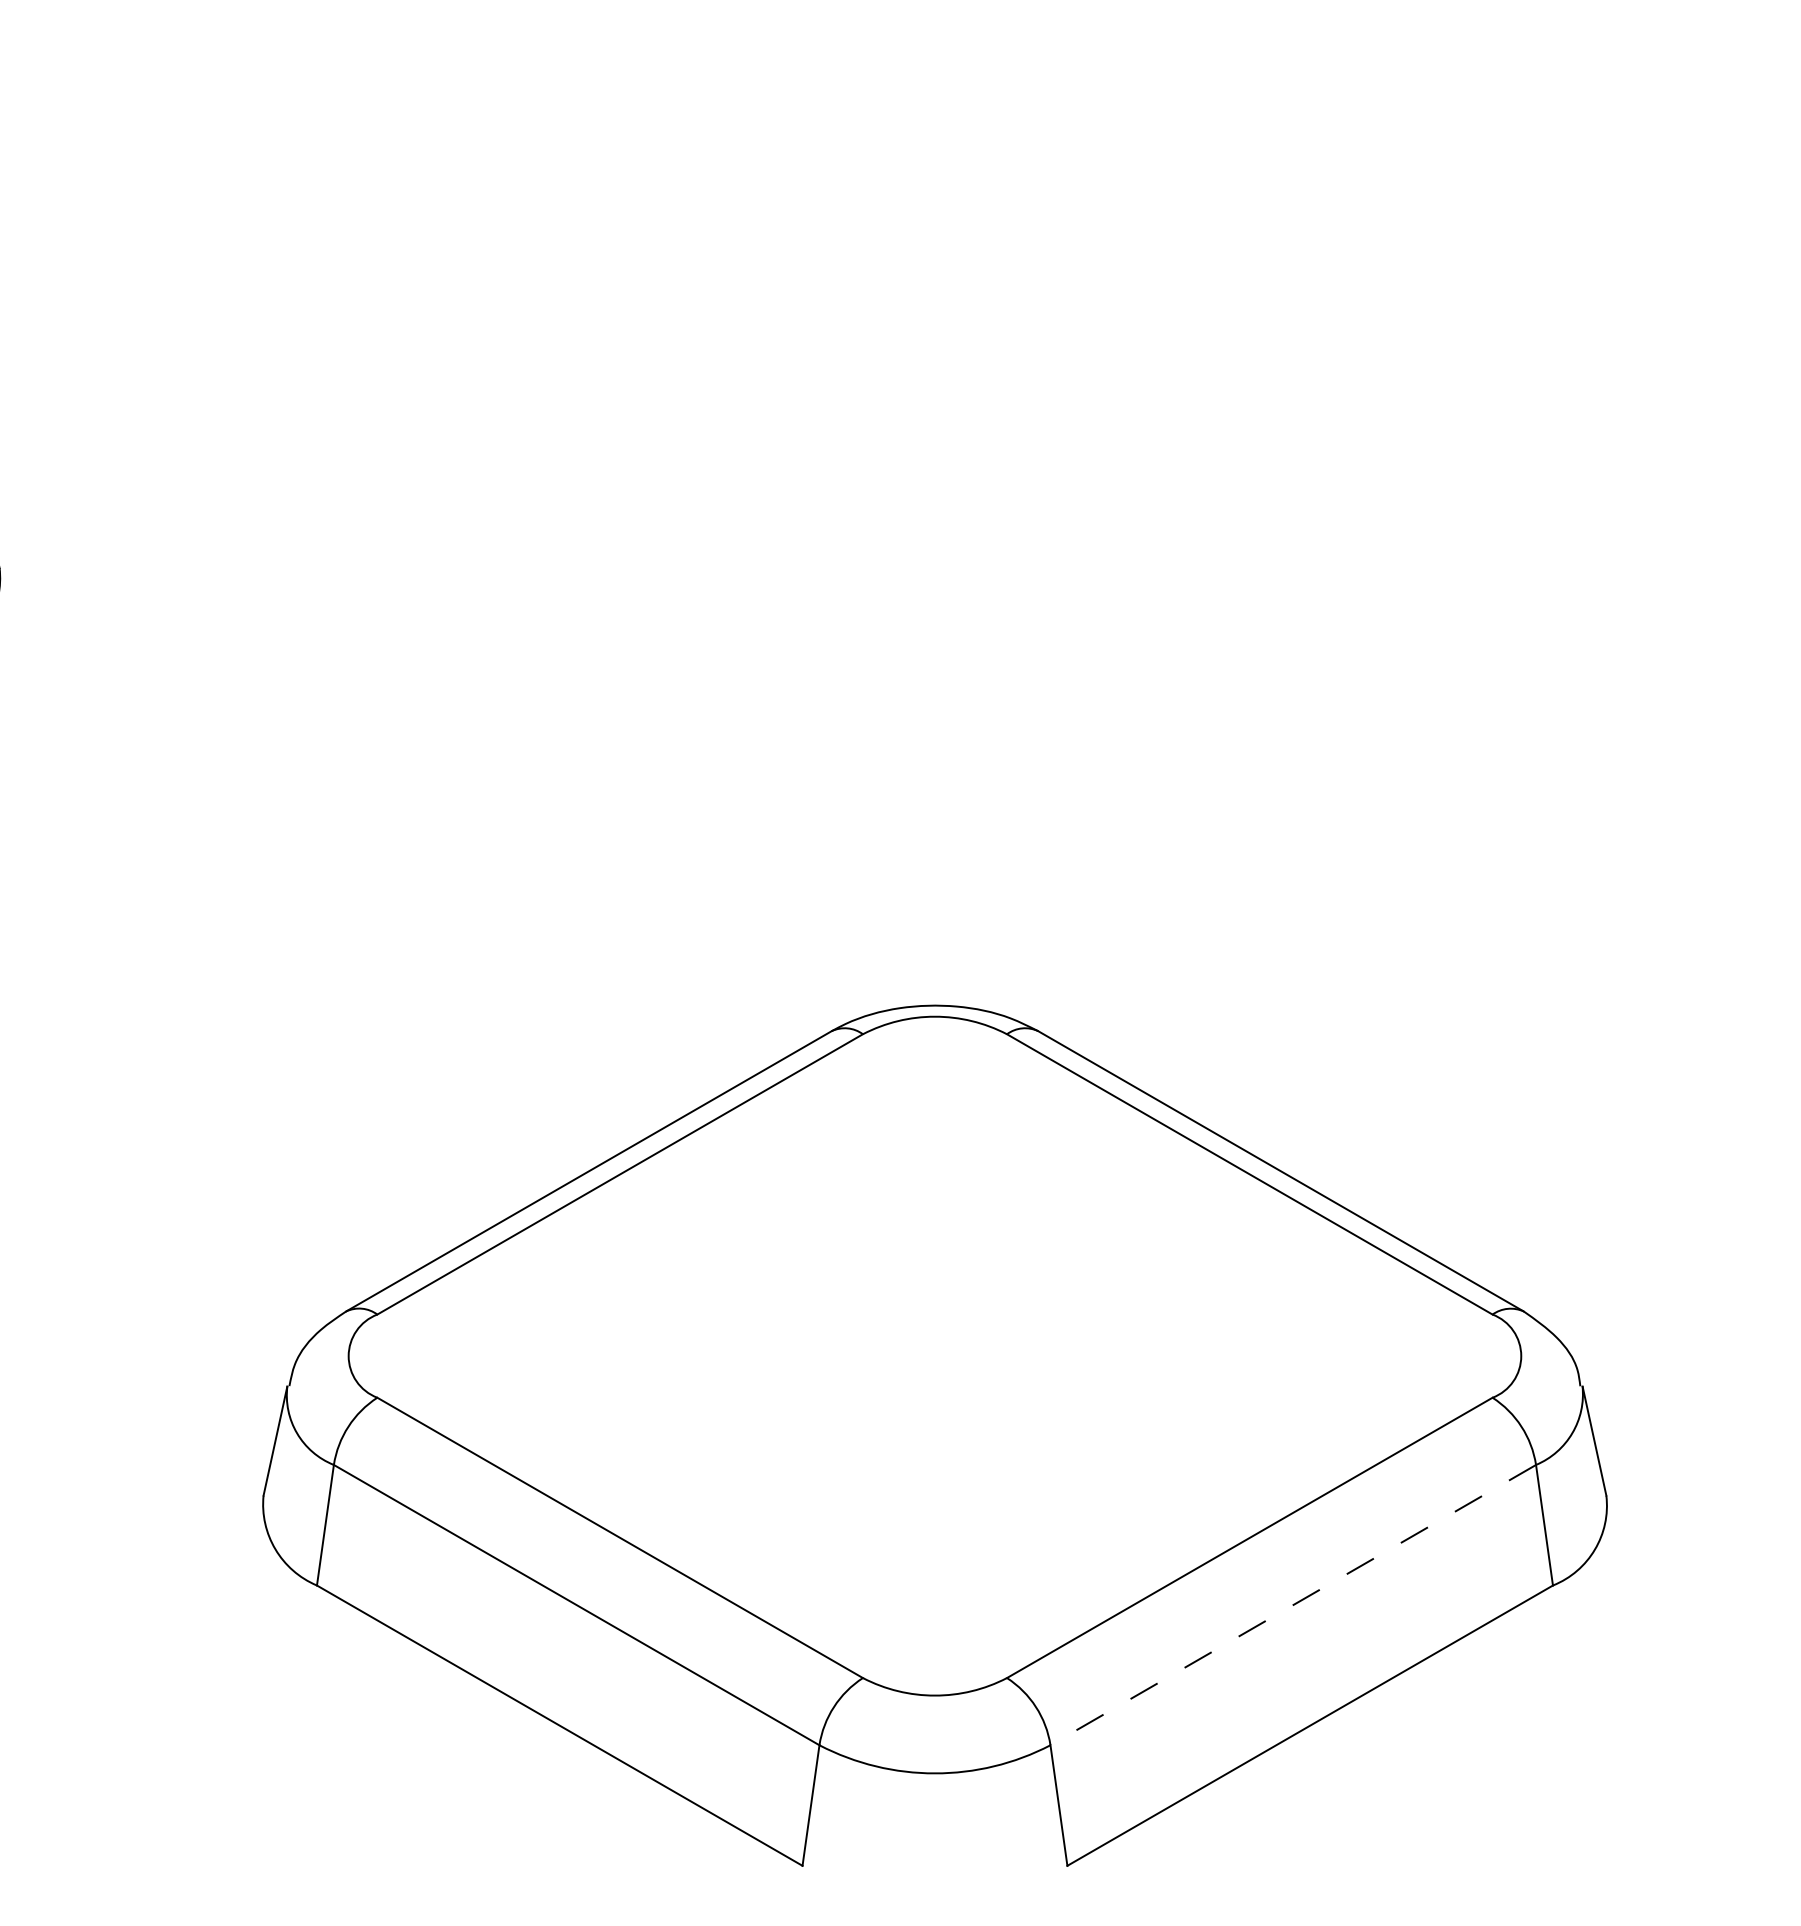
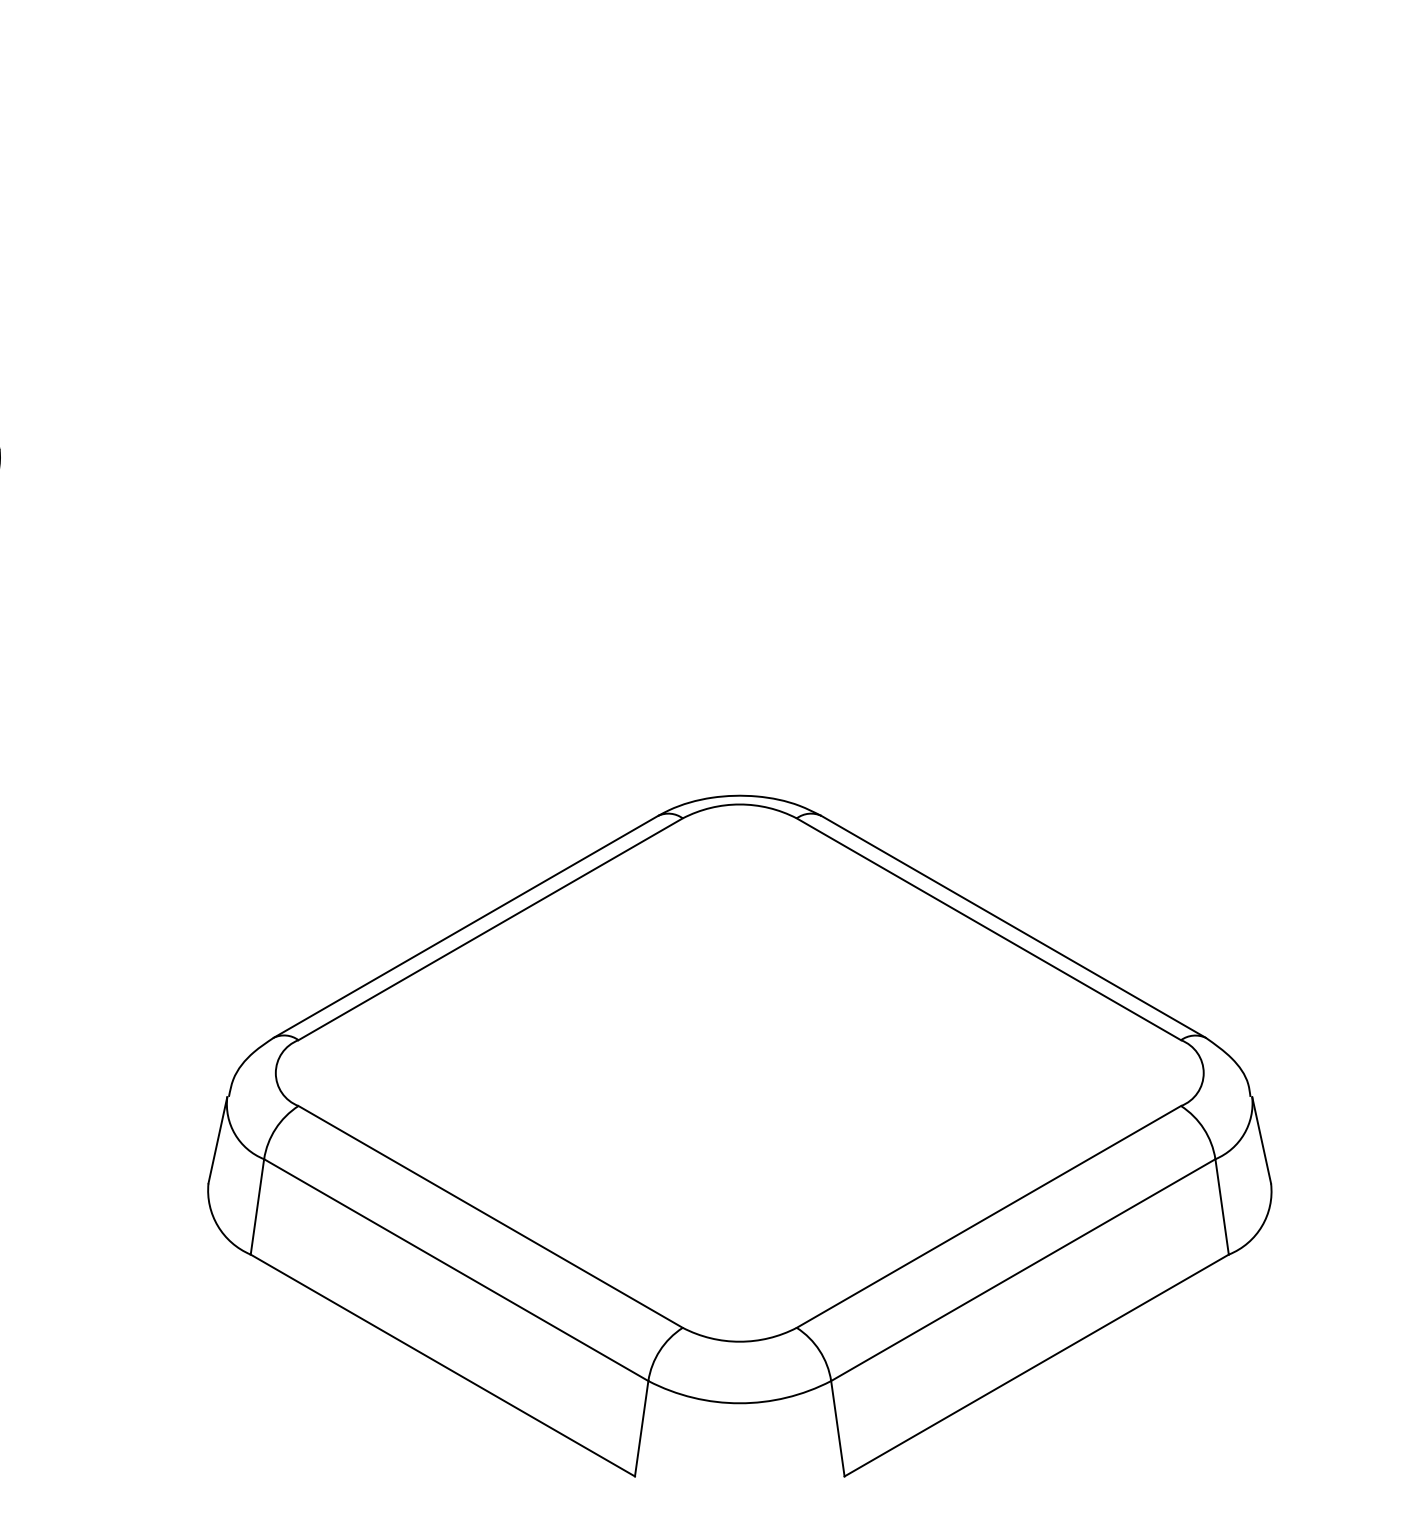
line: (1293, 1605) -> (1023, 1270), dashed -> solid

